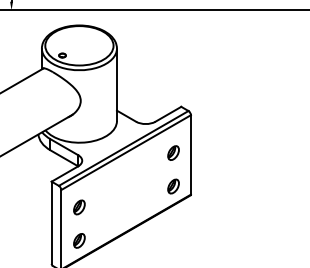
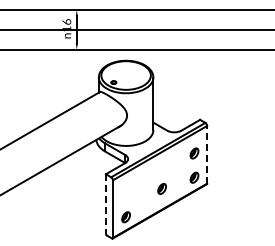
line: (191, 154) -> (207, 154), solid -> dashed
part: (78, 206) -> (161, 188), moved
line: (51, 223) -> (105, 204), solid -> dashed

